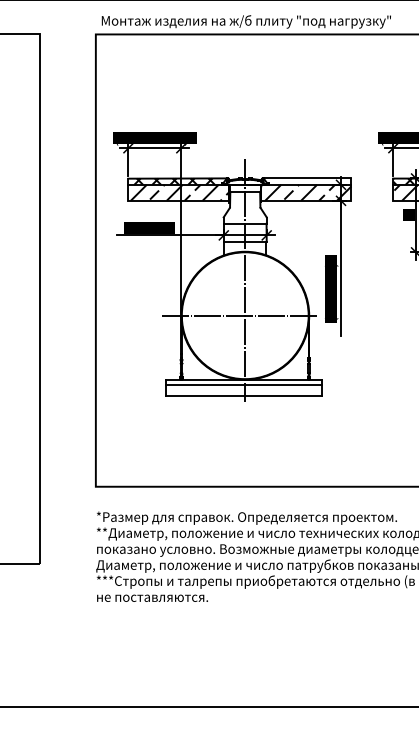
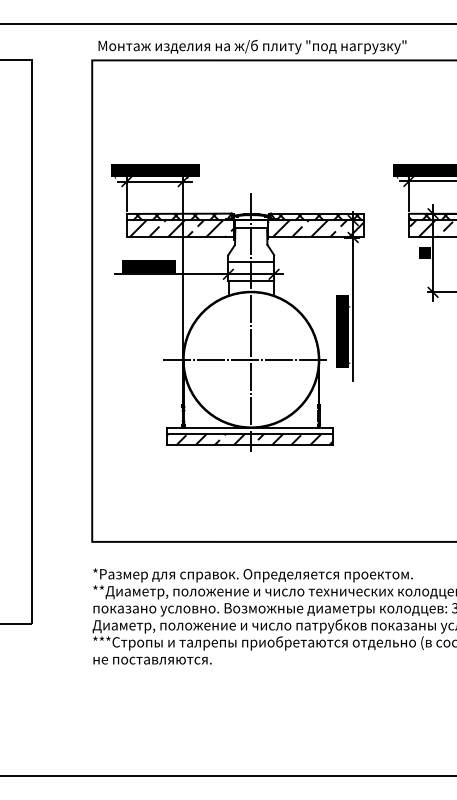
hatch: (309, 181) -> (319, 216), added
hatch: (243, 389) -> (249, 438), added

